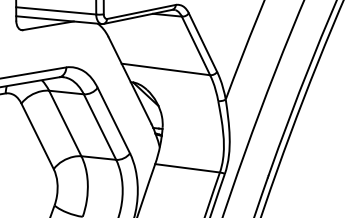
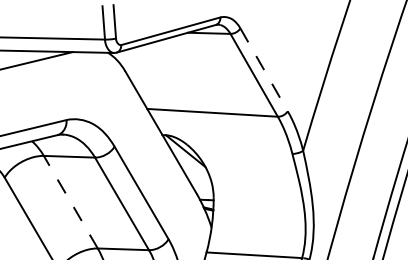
line: (203, 42) -> (264, 69), solid -> dashed
line: (65, 123) -> (71, 202), solid -> dashed

